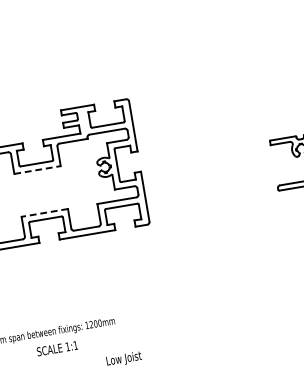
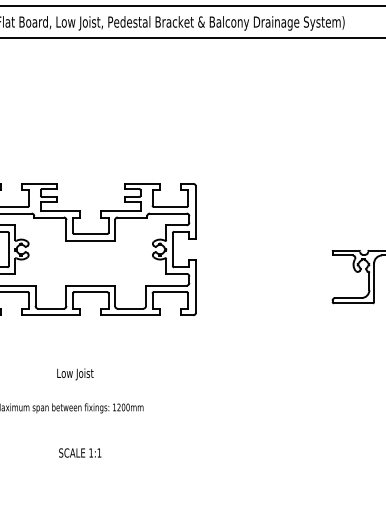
line: (38, 169) -> (91, 240), dashed -> solid
line: (44, 212) -> (90, 285), dashed -> solid
text: (57, 348) -> (80, 452), moved
text: (124, 359) -> (75, 374), moved

